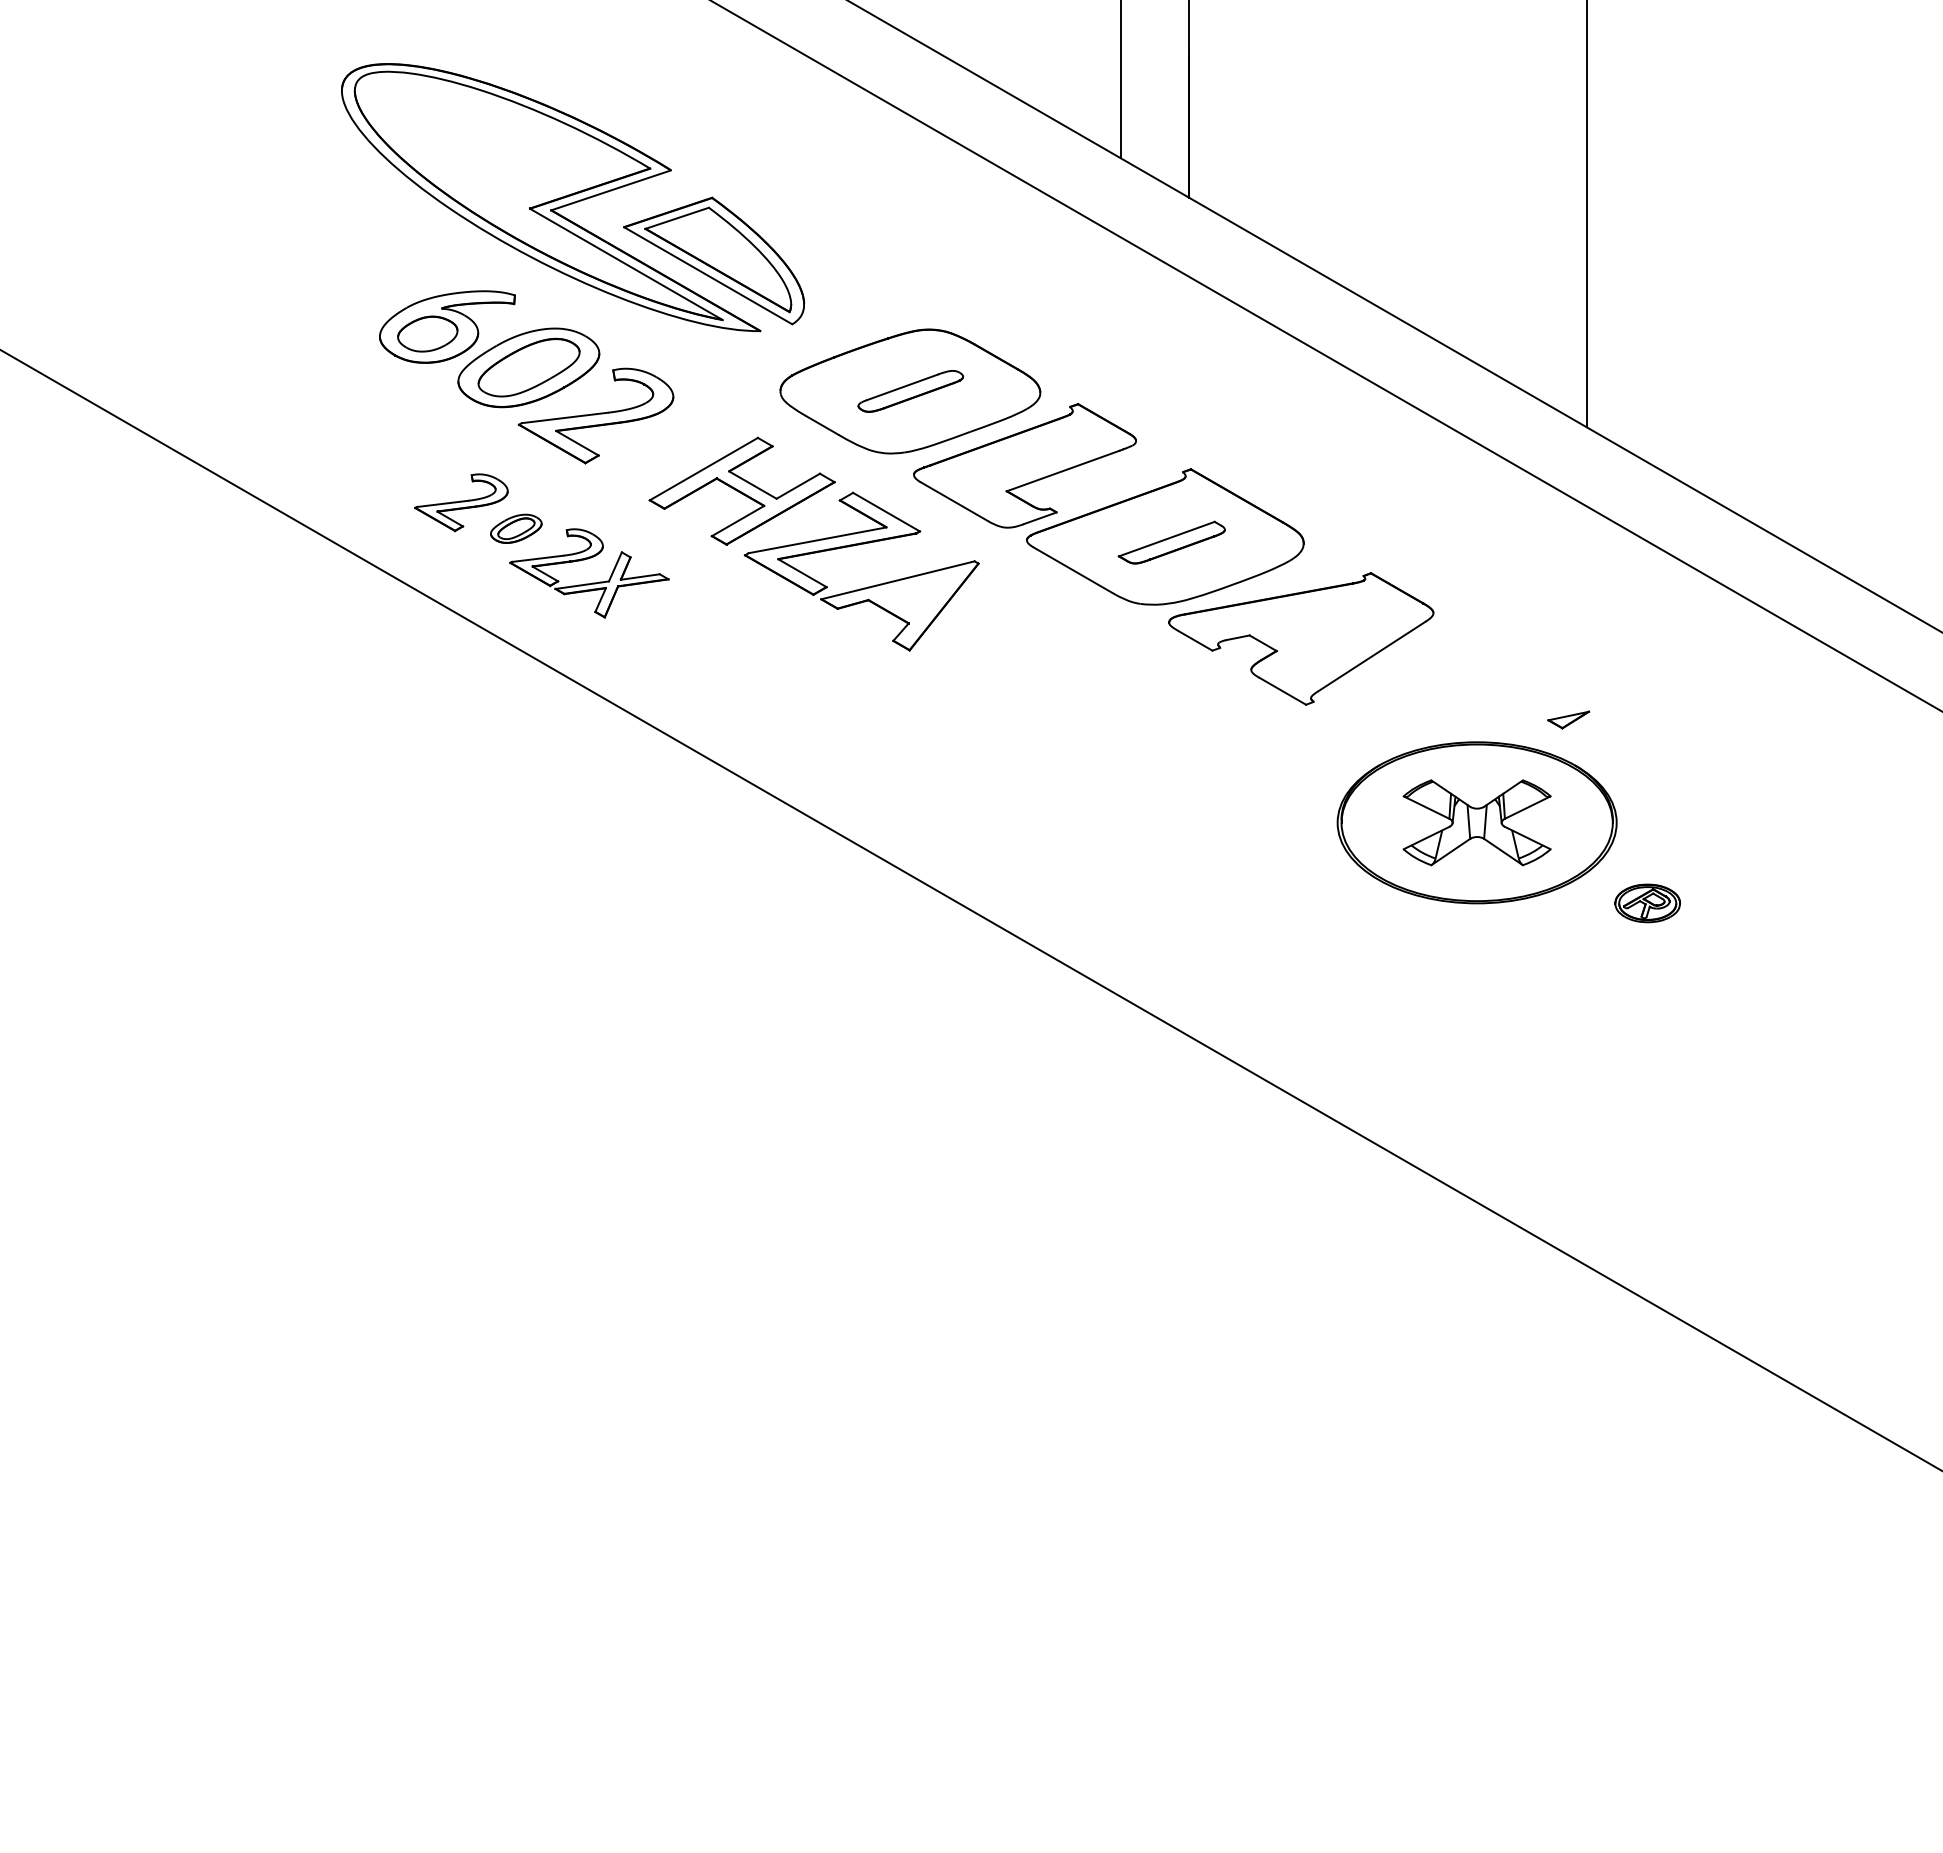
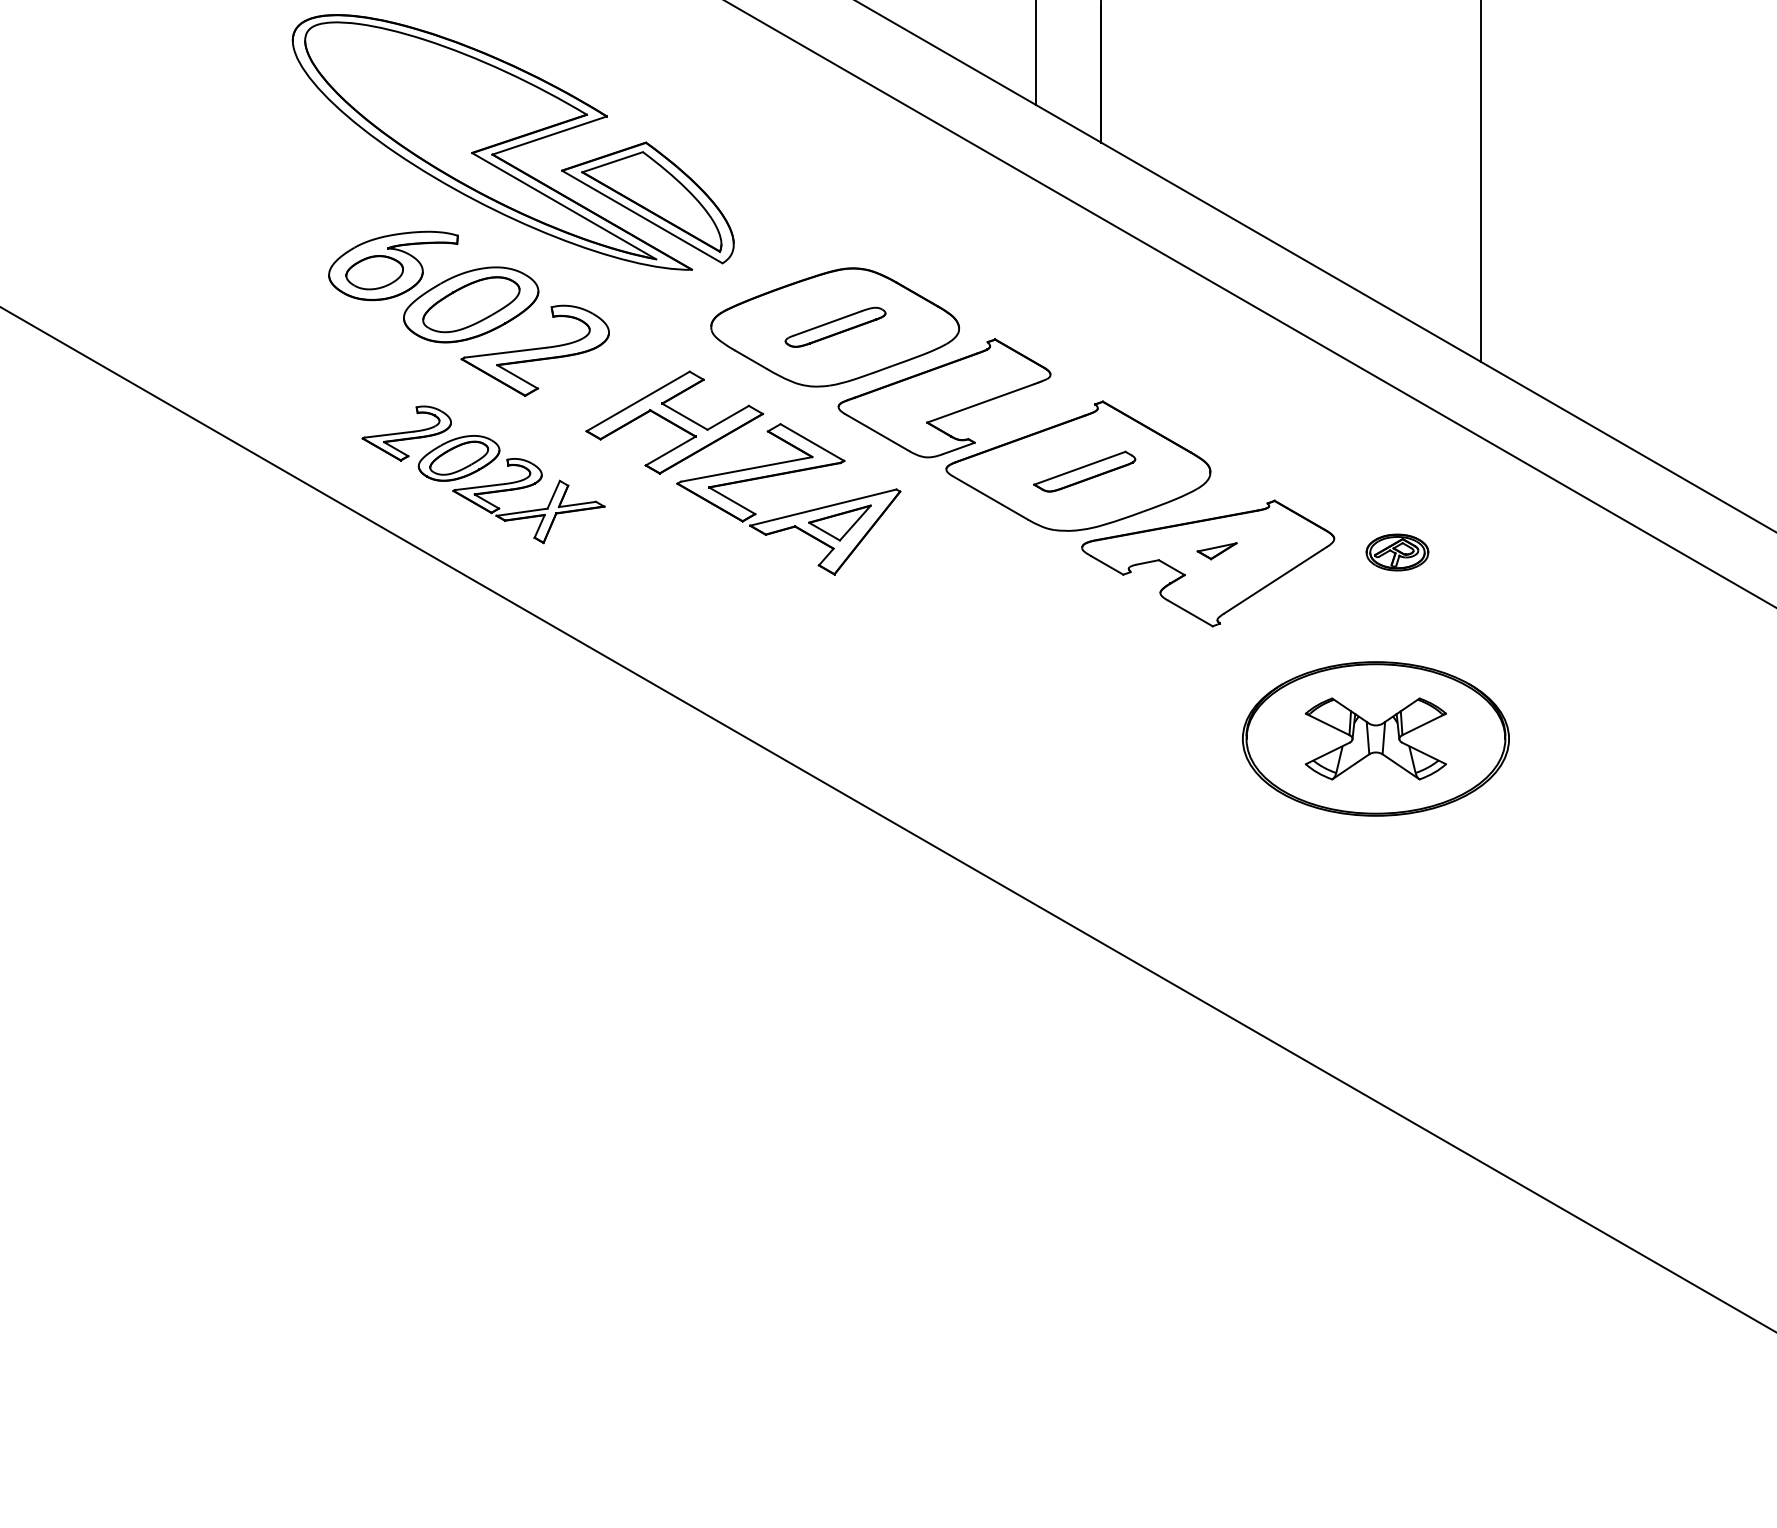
part: (516, 528) -> (459, 458), size x1.67
part: (915, 596) -> (840, 523), added
part: (1568, 719) -> (1216, 550), moved
part: (1647, 903) -> (1397, 552), moved

